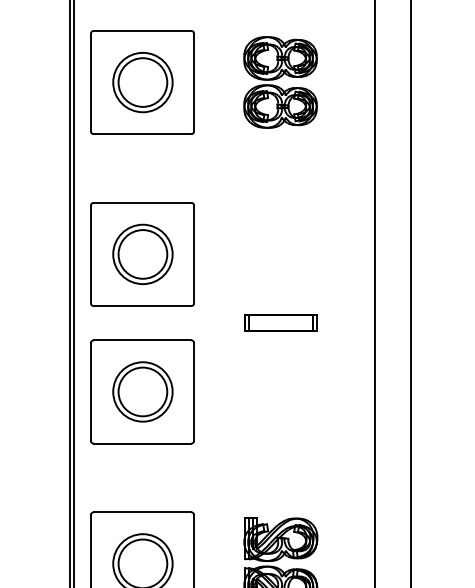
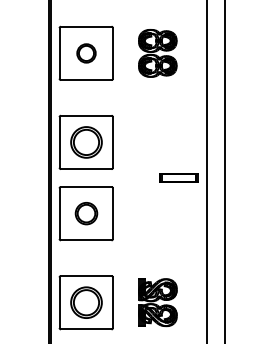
part: (142, 82) -> (86, 53), size x0.6
part: (280, 322) -> (178, 177), moved
part: (142, 391) -> (86, 213), size x0.7

